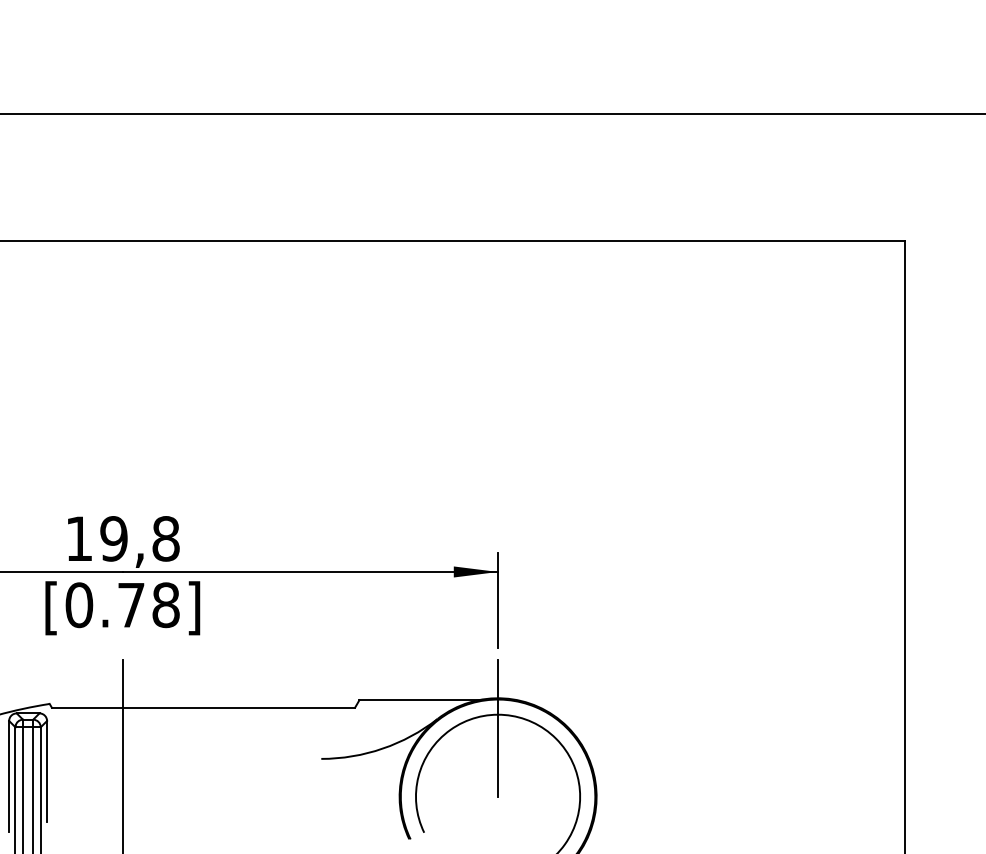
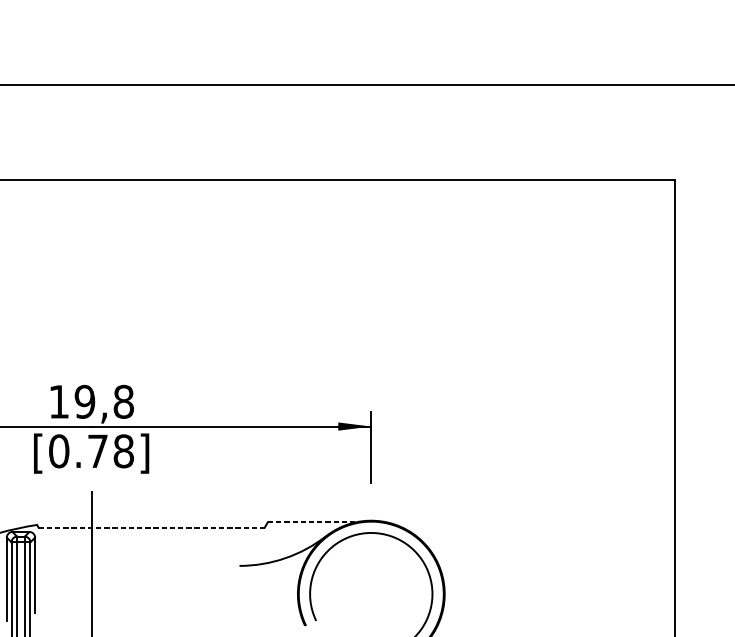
line: (419, 700) -> (312, 522), solid -> dashed
line: (203, 707) -> (151, 527), solid -> dashed
line: (498, 728) -> (371, 543), removed

